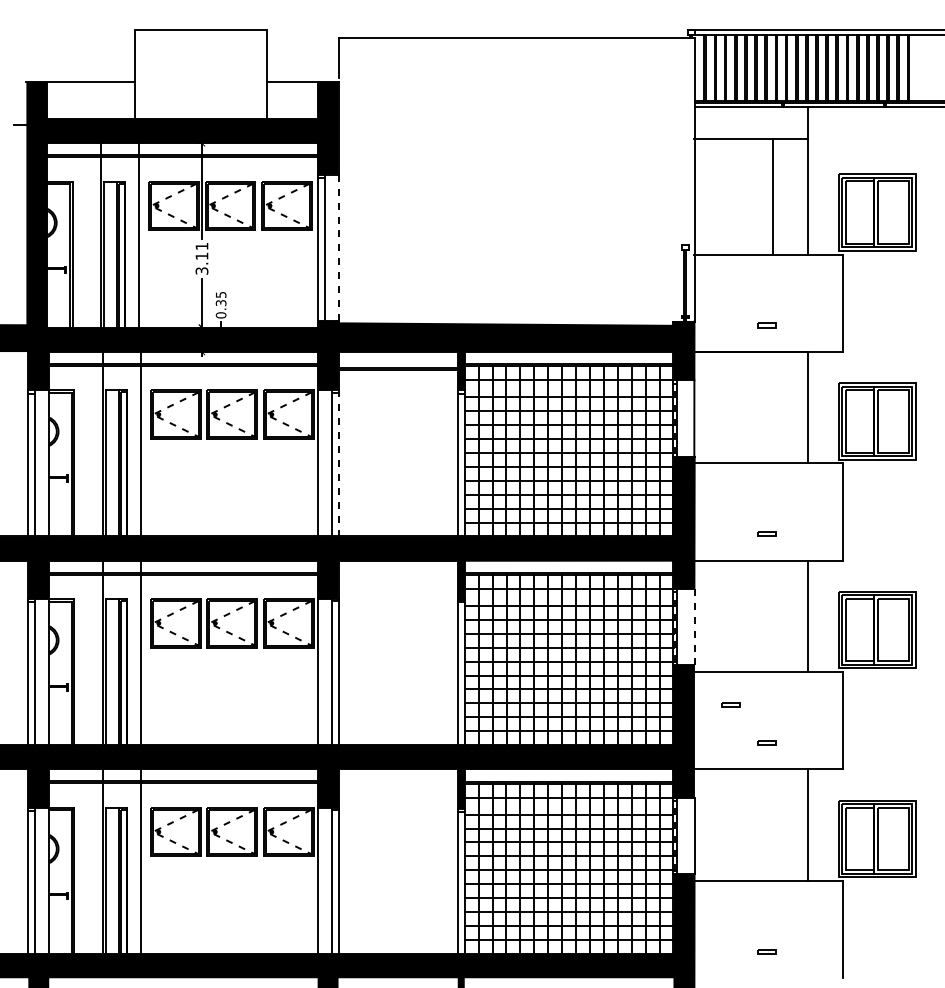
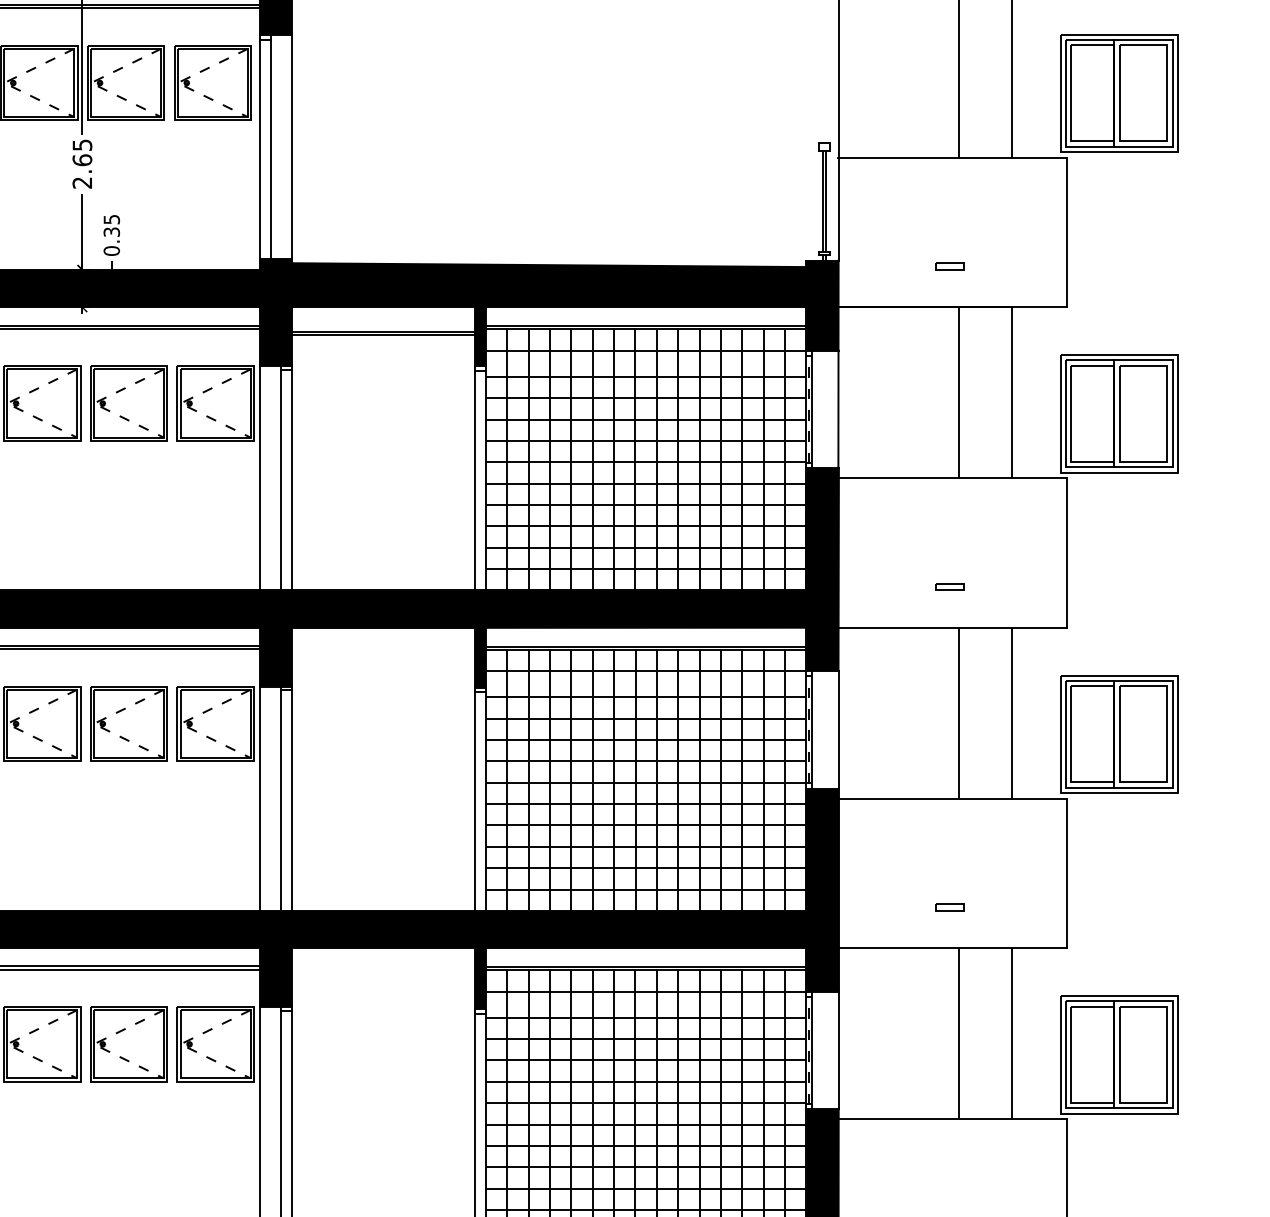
line: (338, 248) -> (292, 148), dashed -> solid
text: (201, 258) -> (81, 163), 3.11 -> 2.65
line: (772, 407) -> (958, 392), added
line: (338, 463) -> (292, 478), dashed -> solid
line: (772, 616) -> (958, 713), added
line: (694, 626) -> (838, 728), dashed -> solid
part: (730, 704) -> (893, 848), removed
line: (772, 824) -> (958, 1032), added

